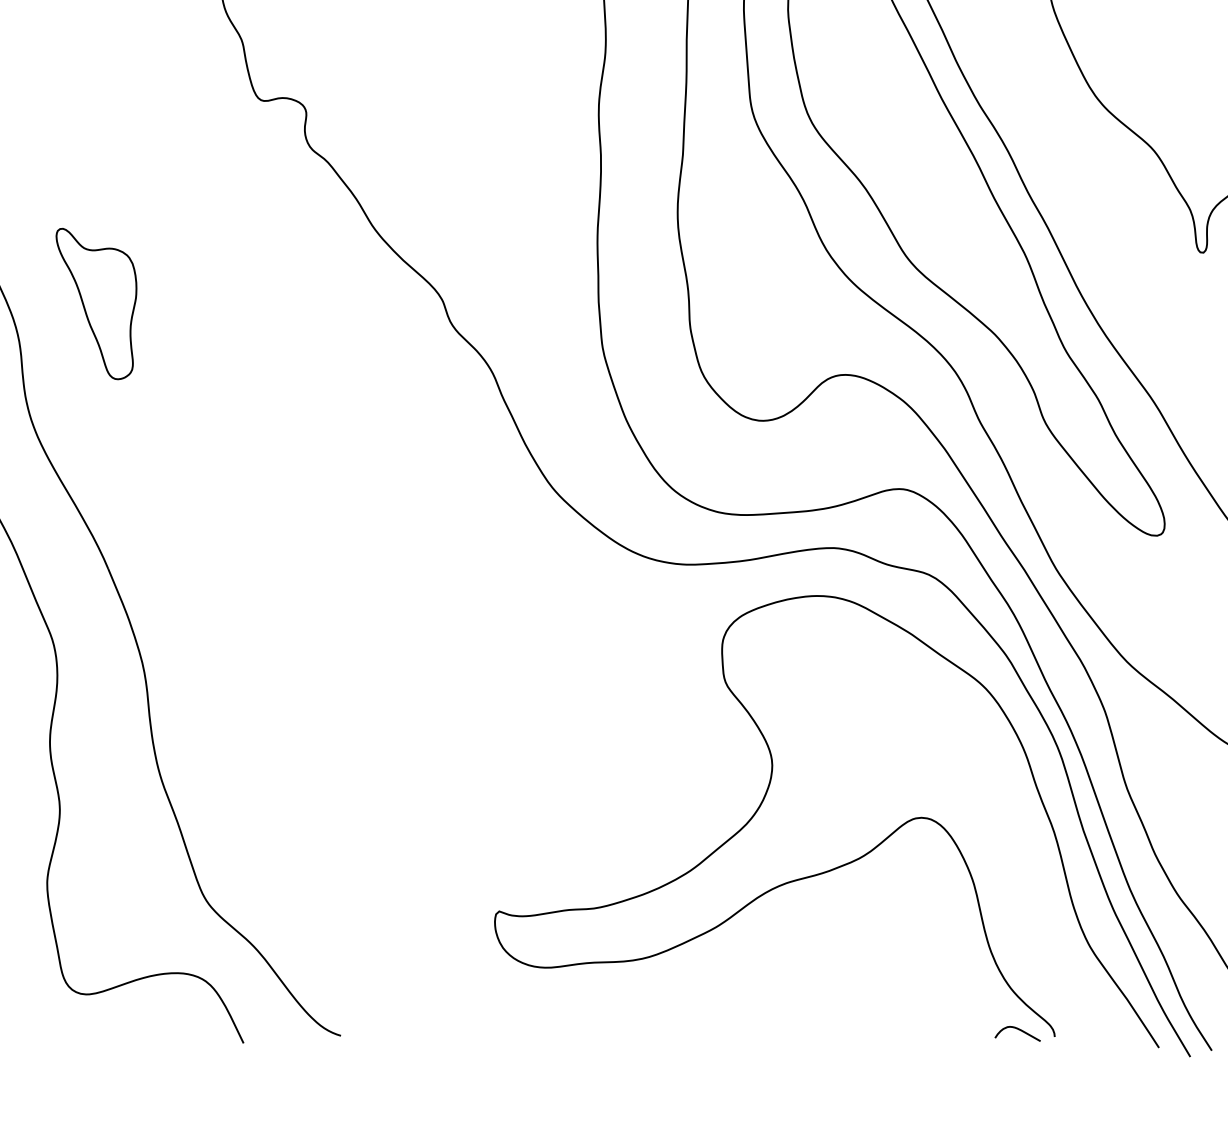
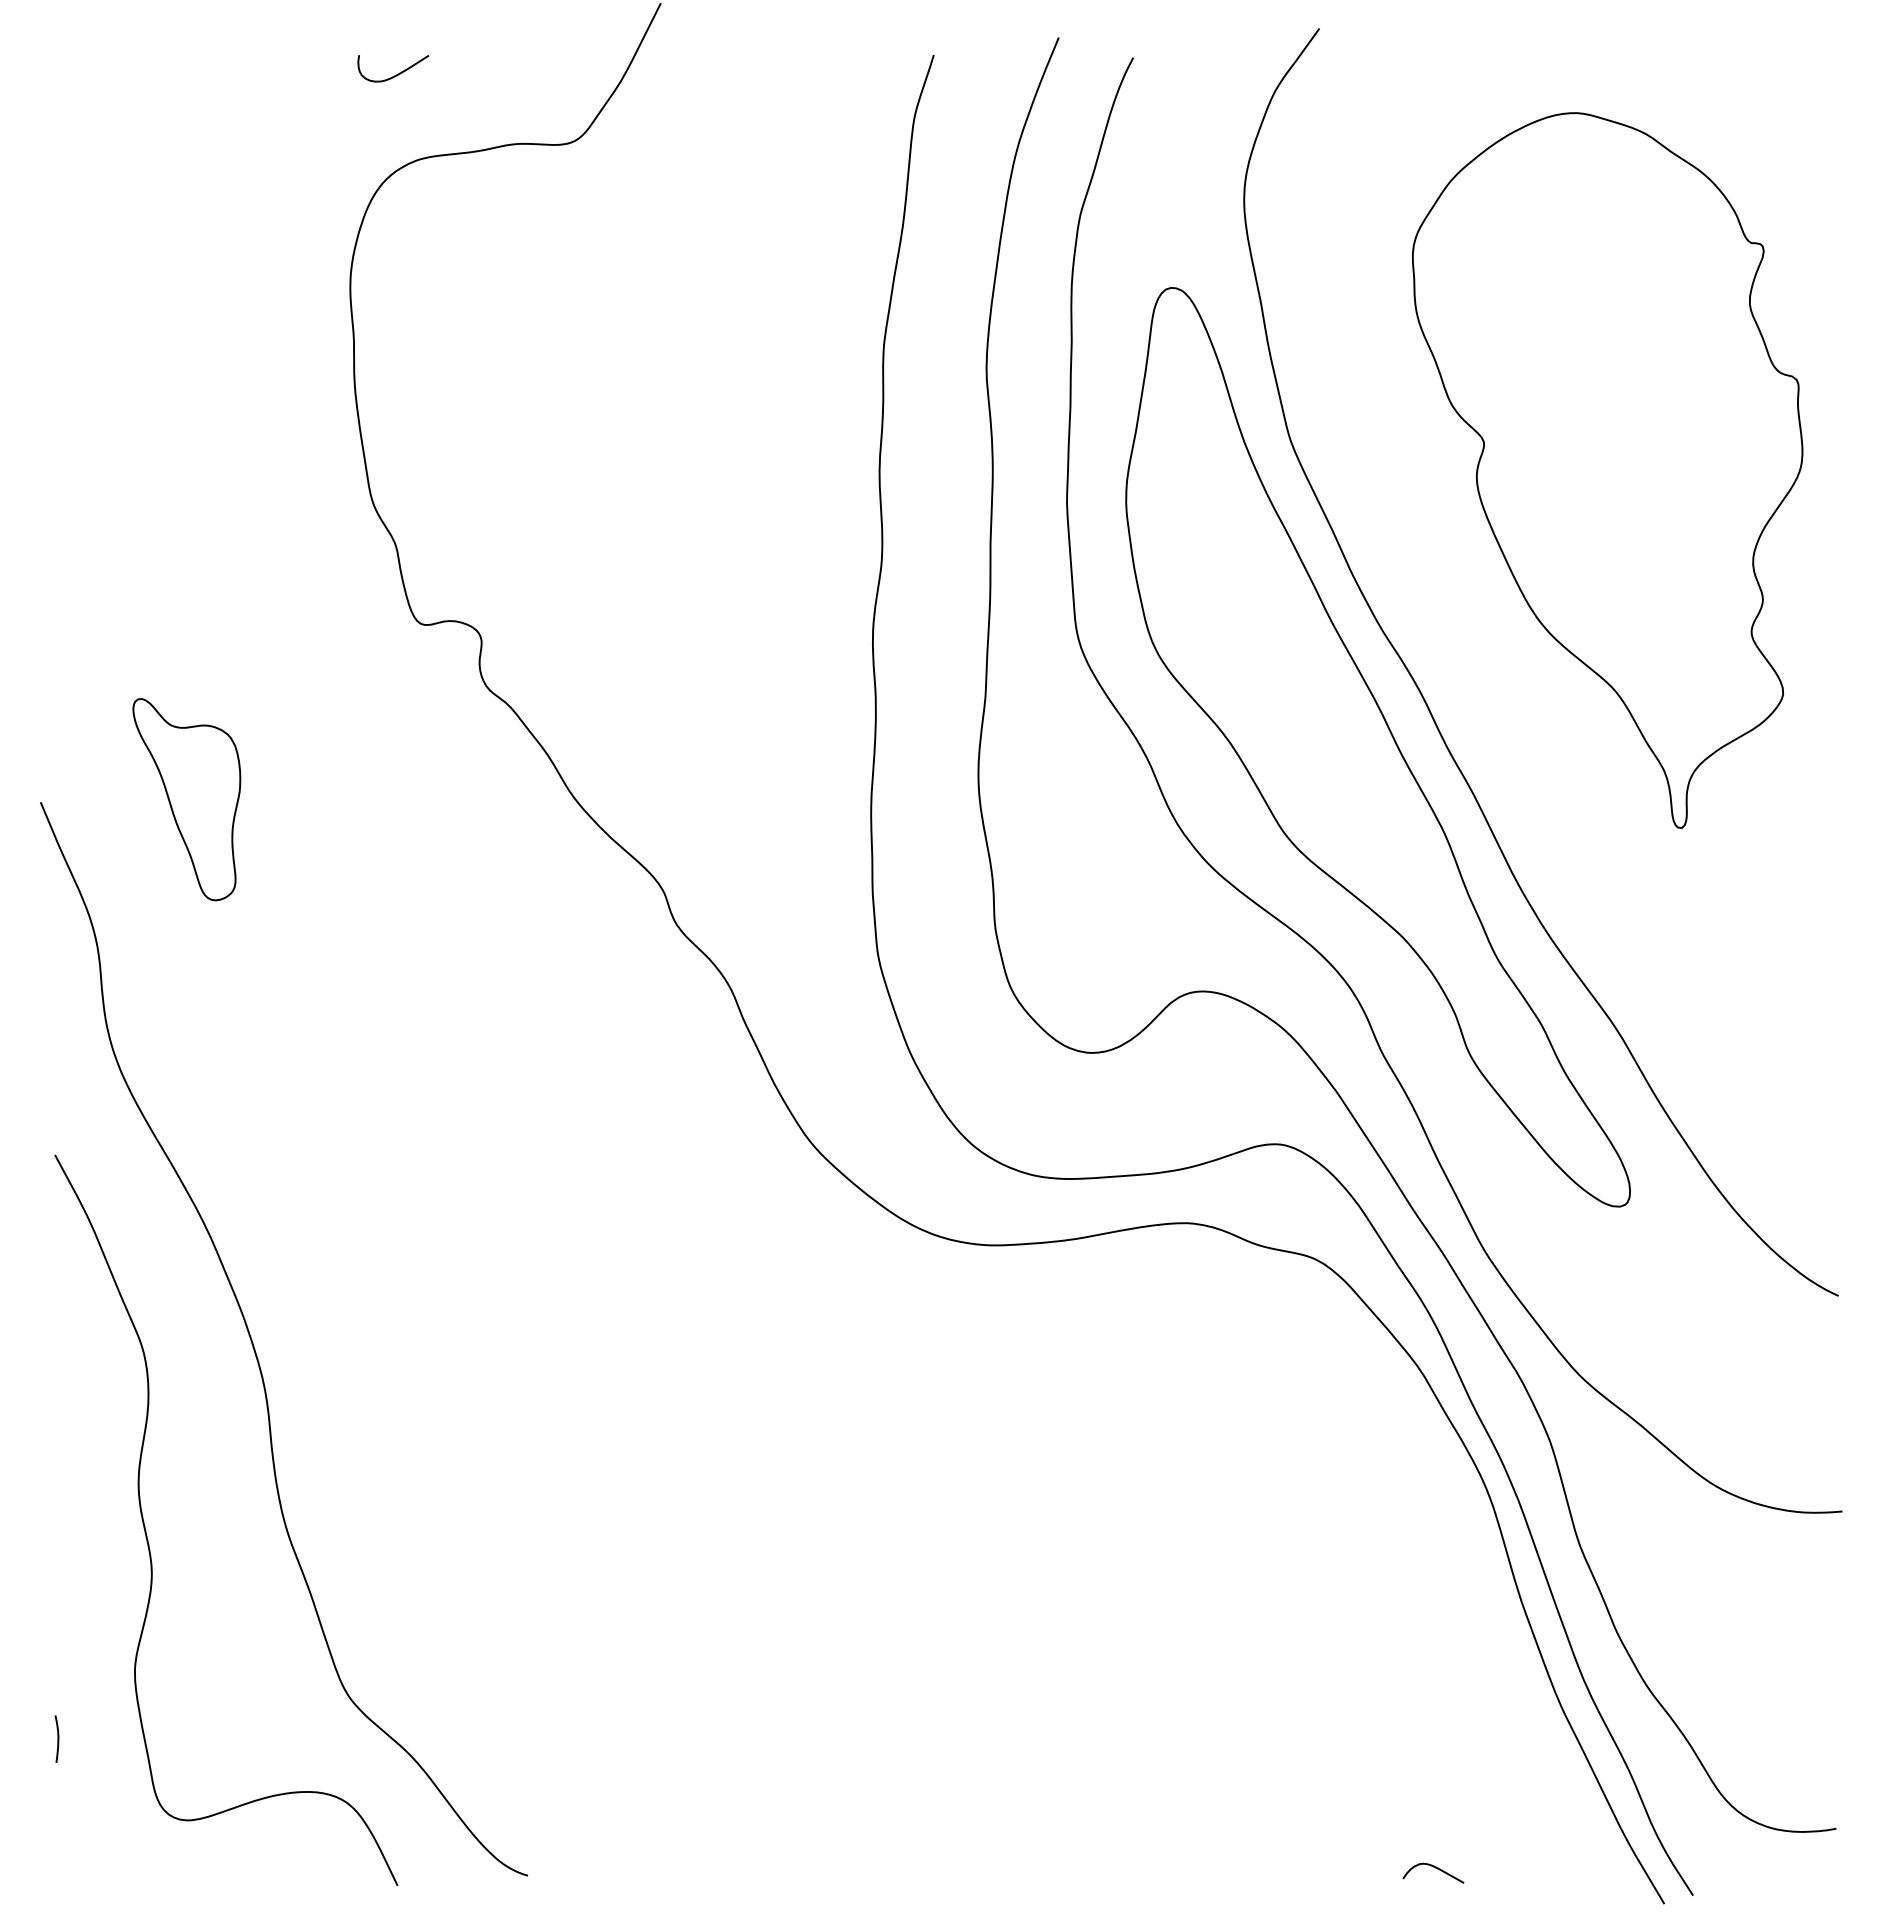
part: (96, 303) -> (186, 799), moved
curve: (843, 864) -> (1200, 1646), removed

